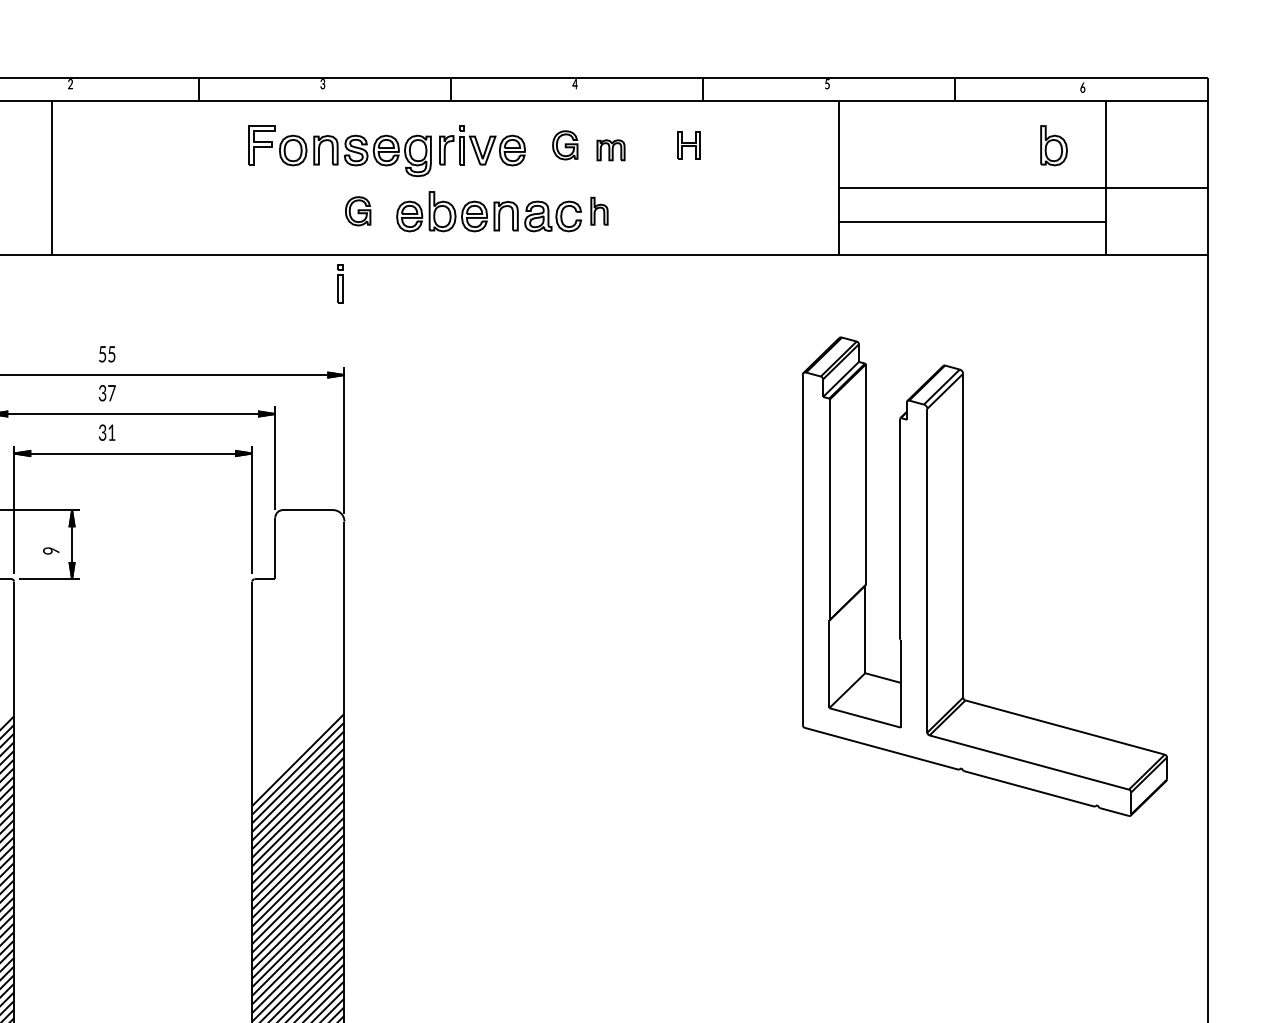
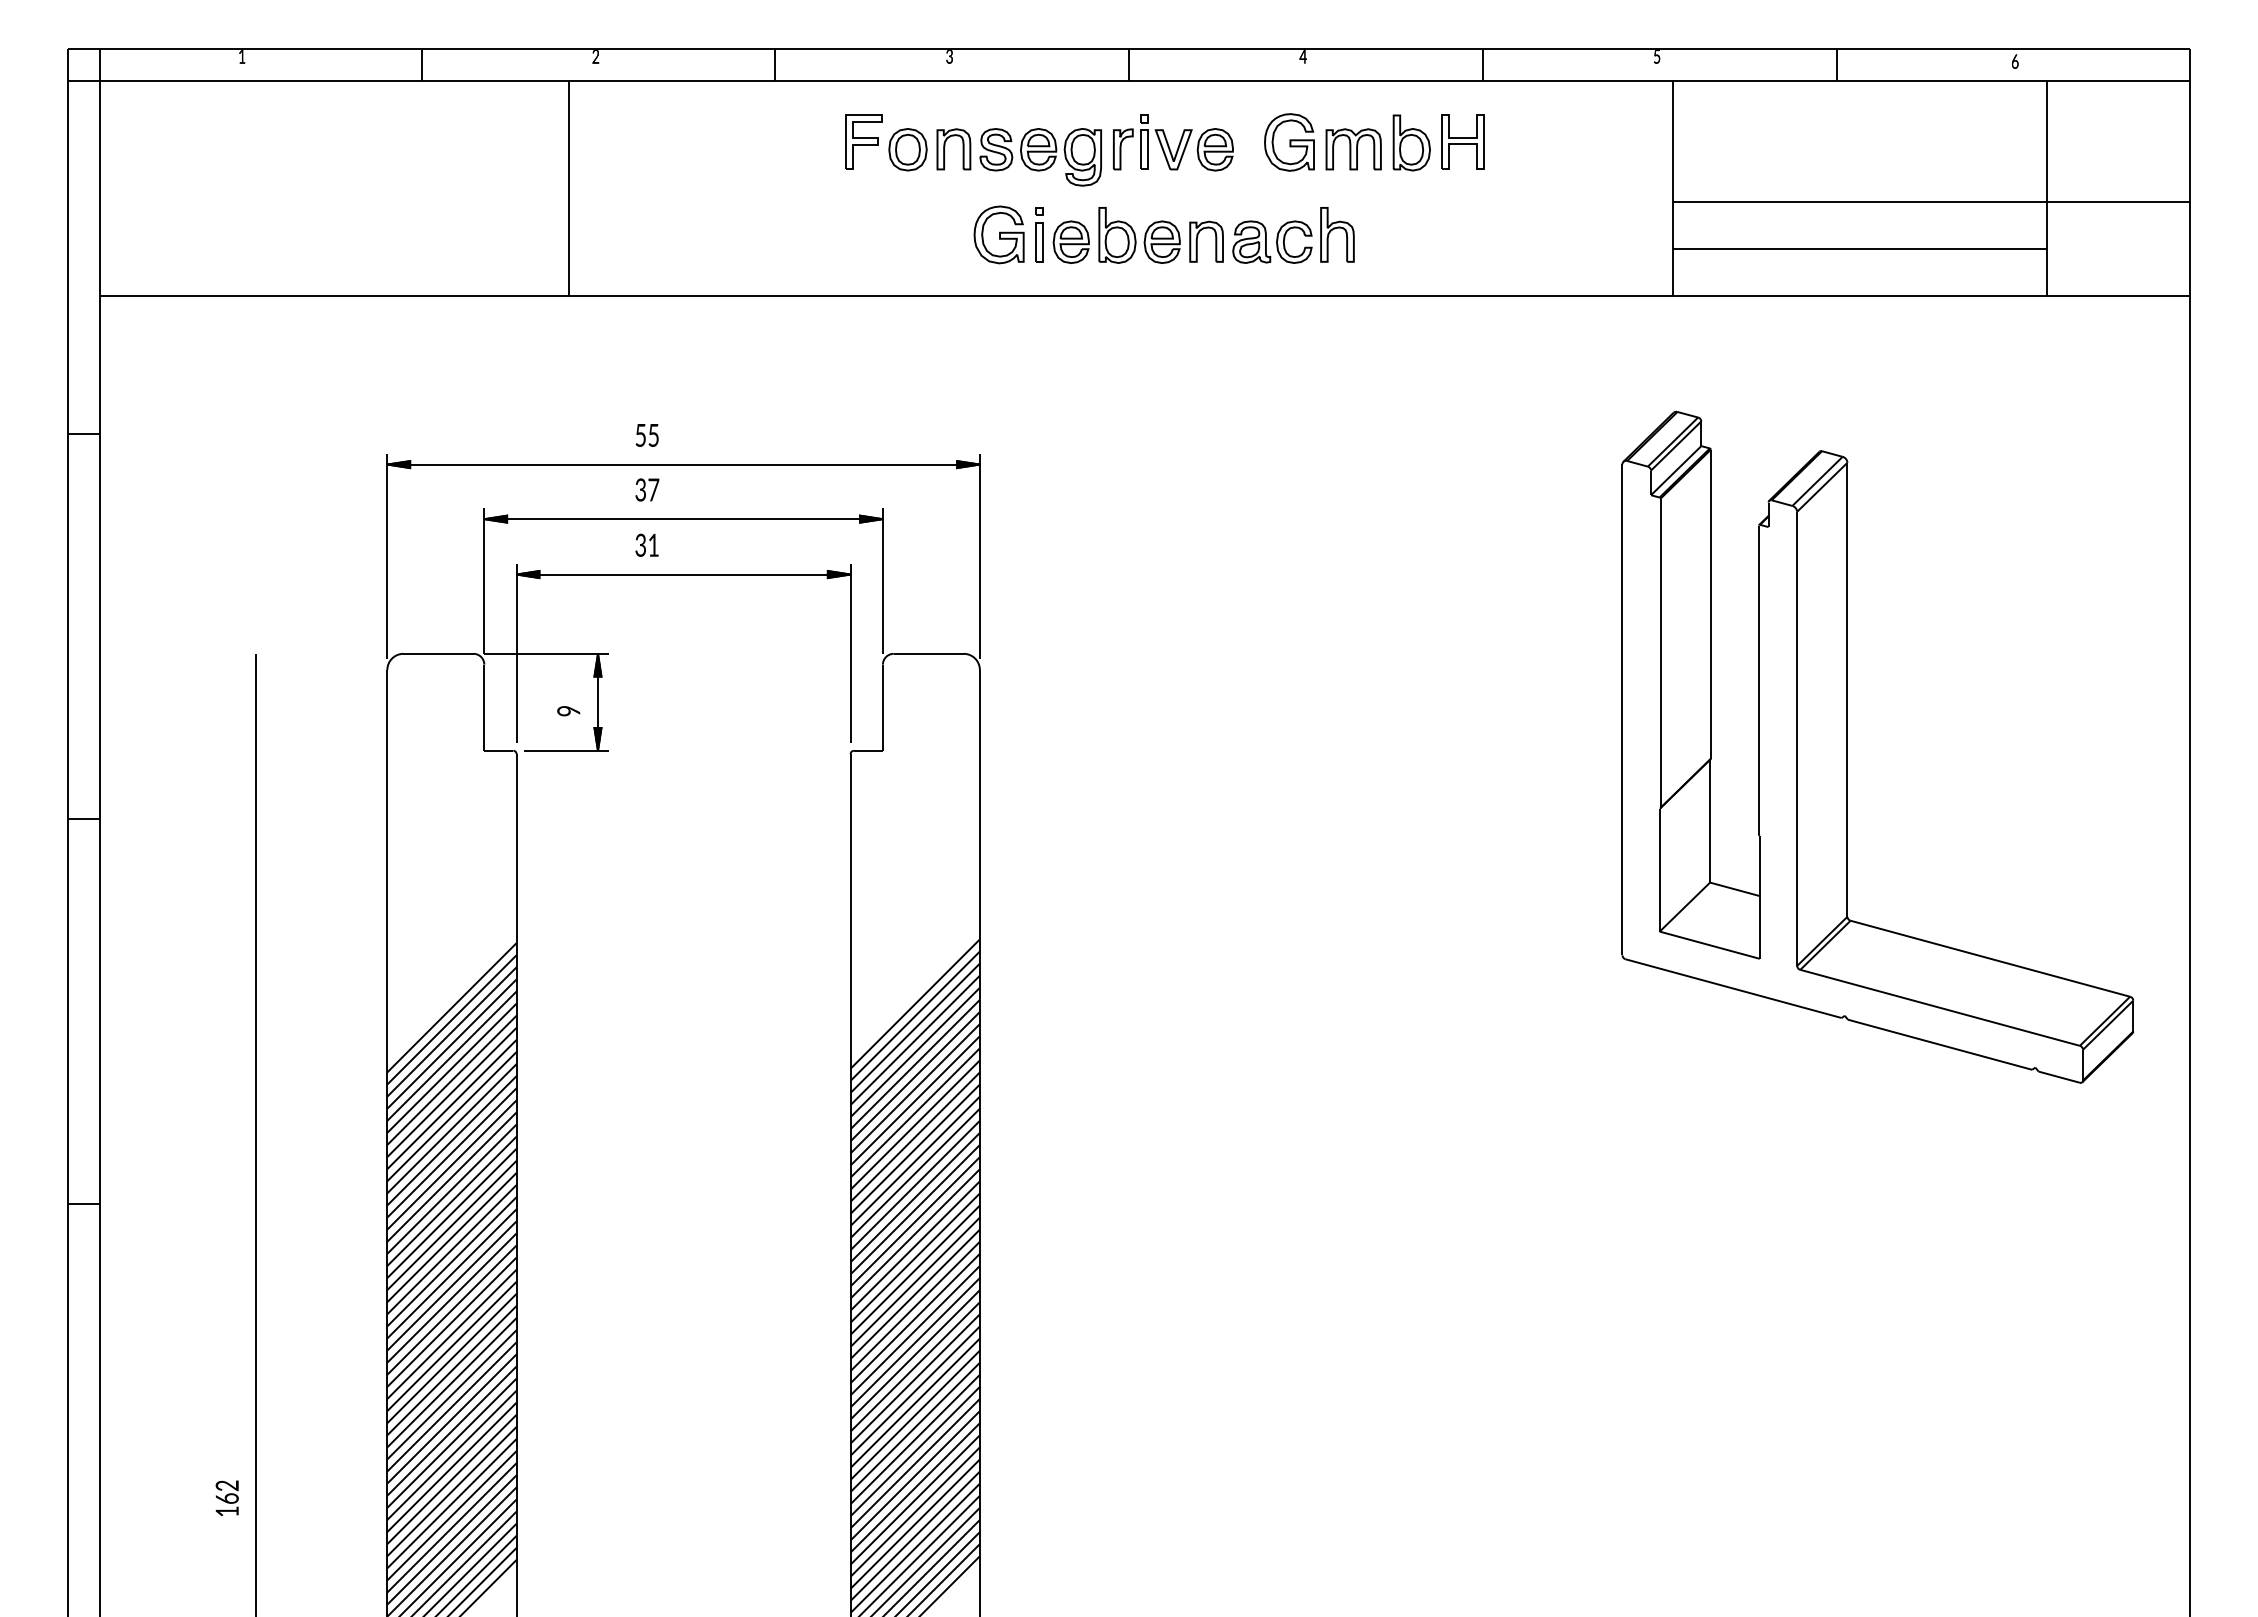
part: (688, 144) -> (1462, 141), size x1.43
part: (565, 145) -> (1289, 142), size x1.43
part: (1053, 145) -> (1411, 142), moved
part: (610, 150) -> (1353, 149), size x1.43
part: (357, 211) -> (998, 234), size x1.43
part: (599, 211) -> (1337, 234), size x1.43
part: (340, 283) -> (1039, 234), moved

